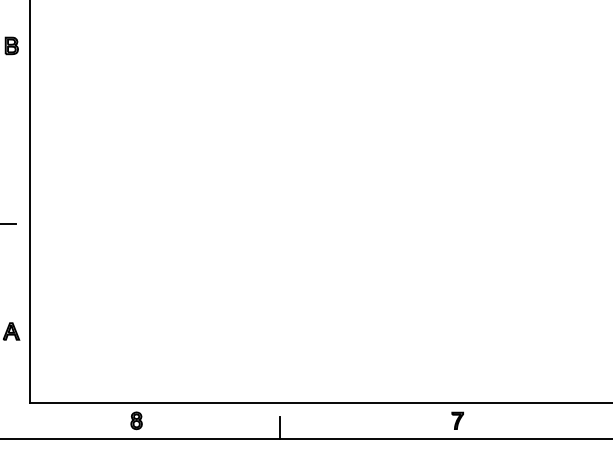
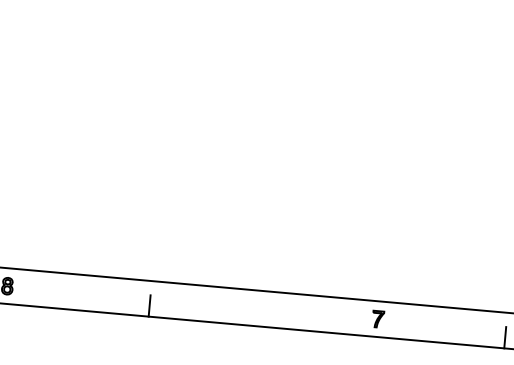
part: (457, 420) -> (377, 318), moved

